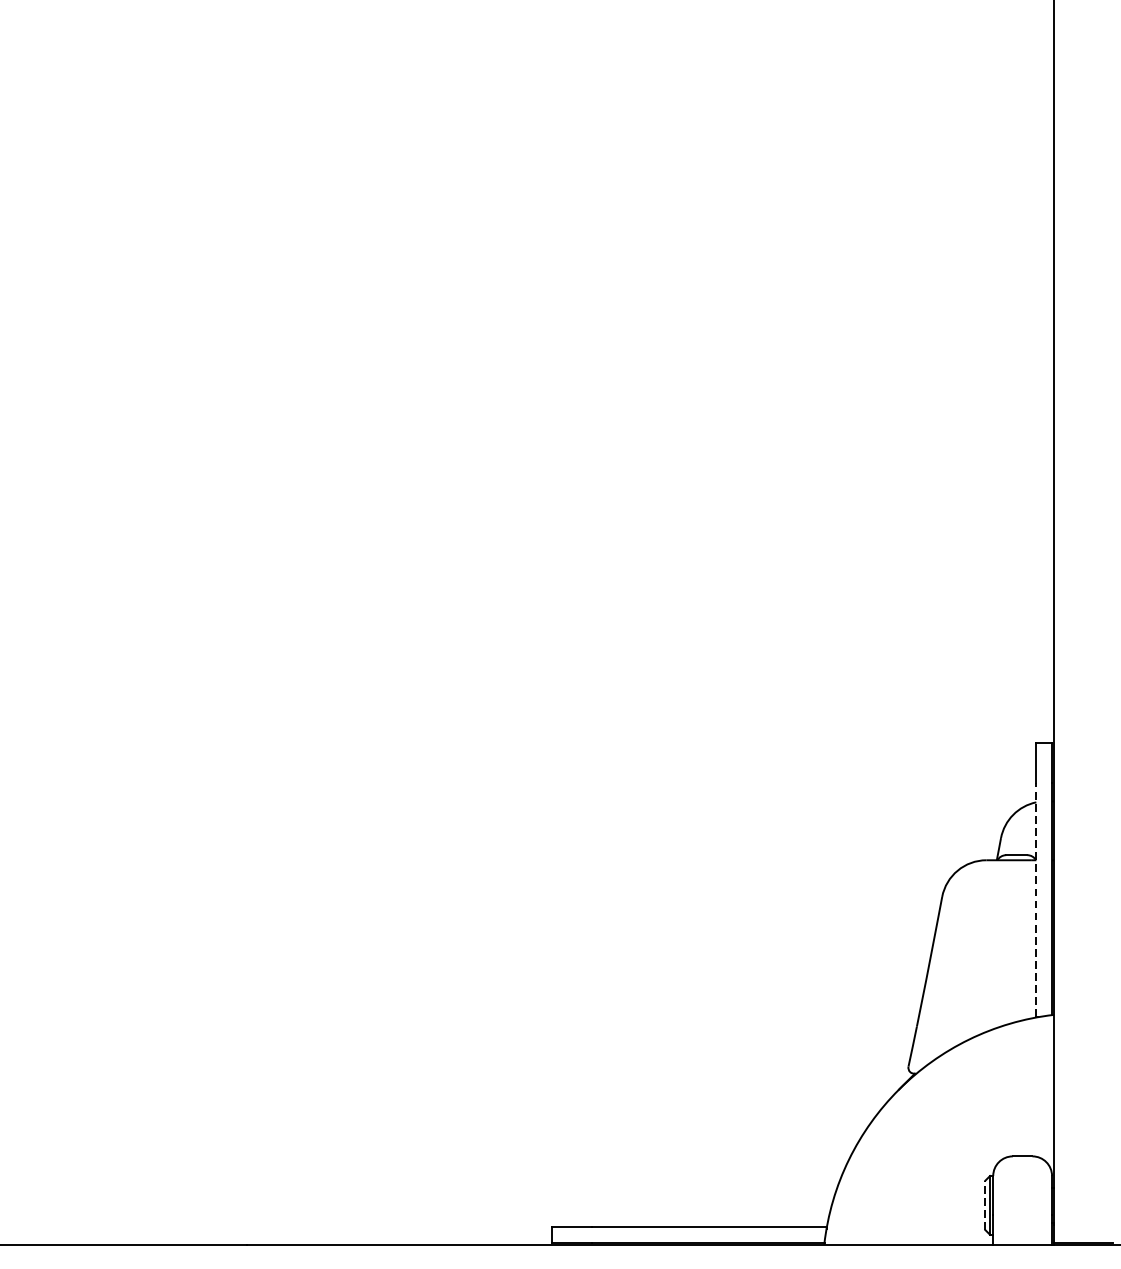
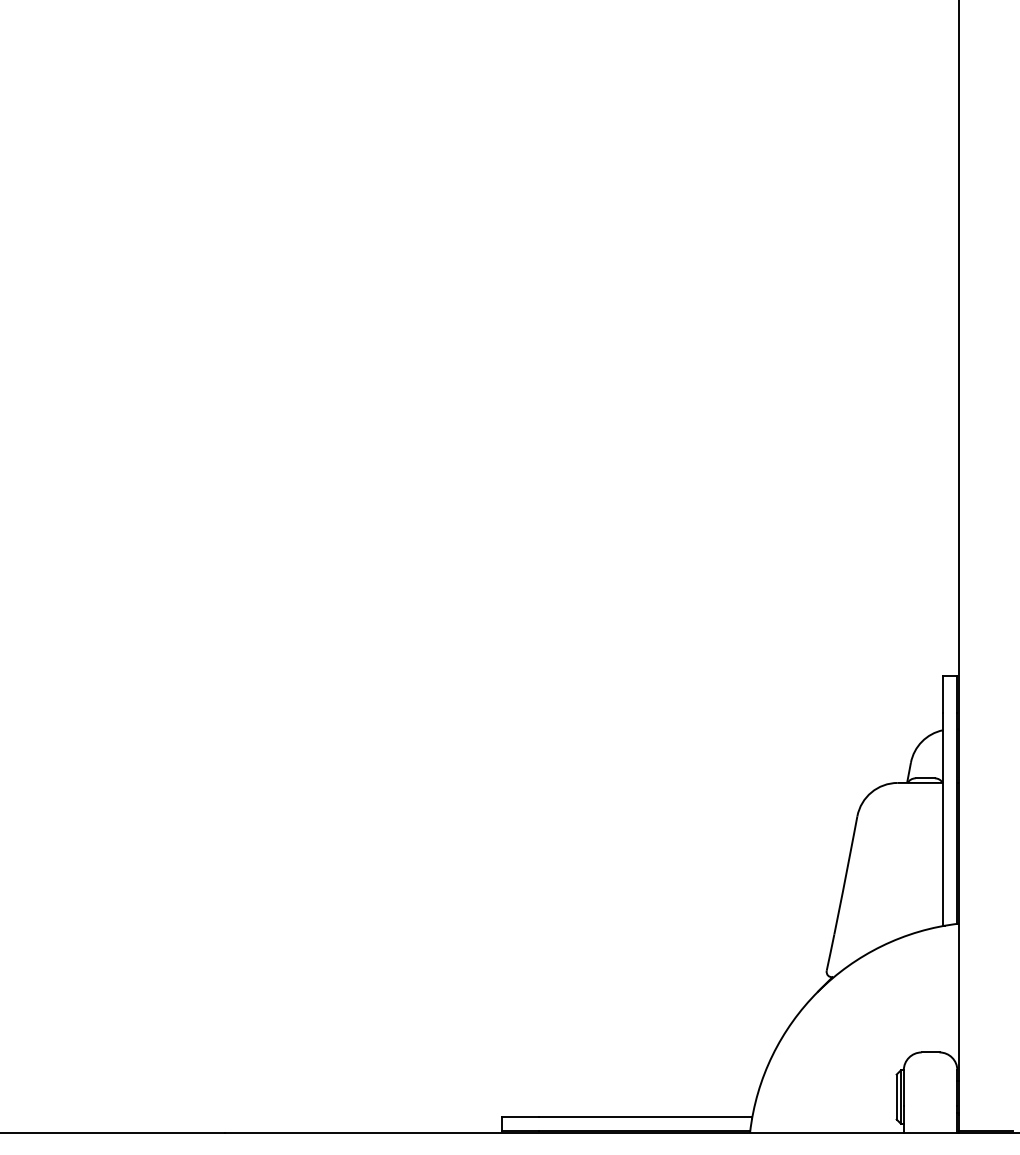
line: (1036, 900) -> (943, 819), dashed -> solid
line: (985, 1204) -> (896, 1096), dashed -> solid

